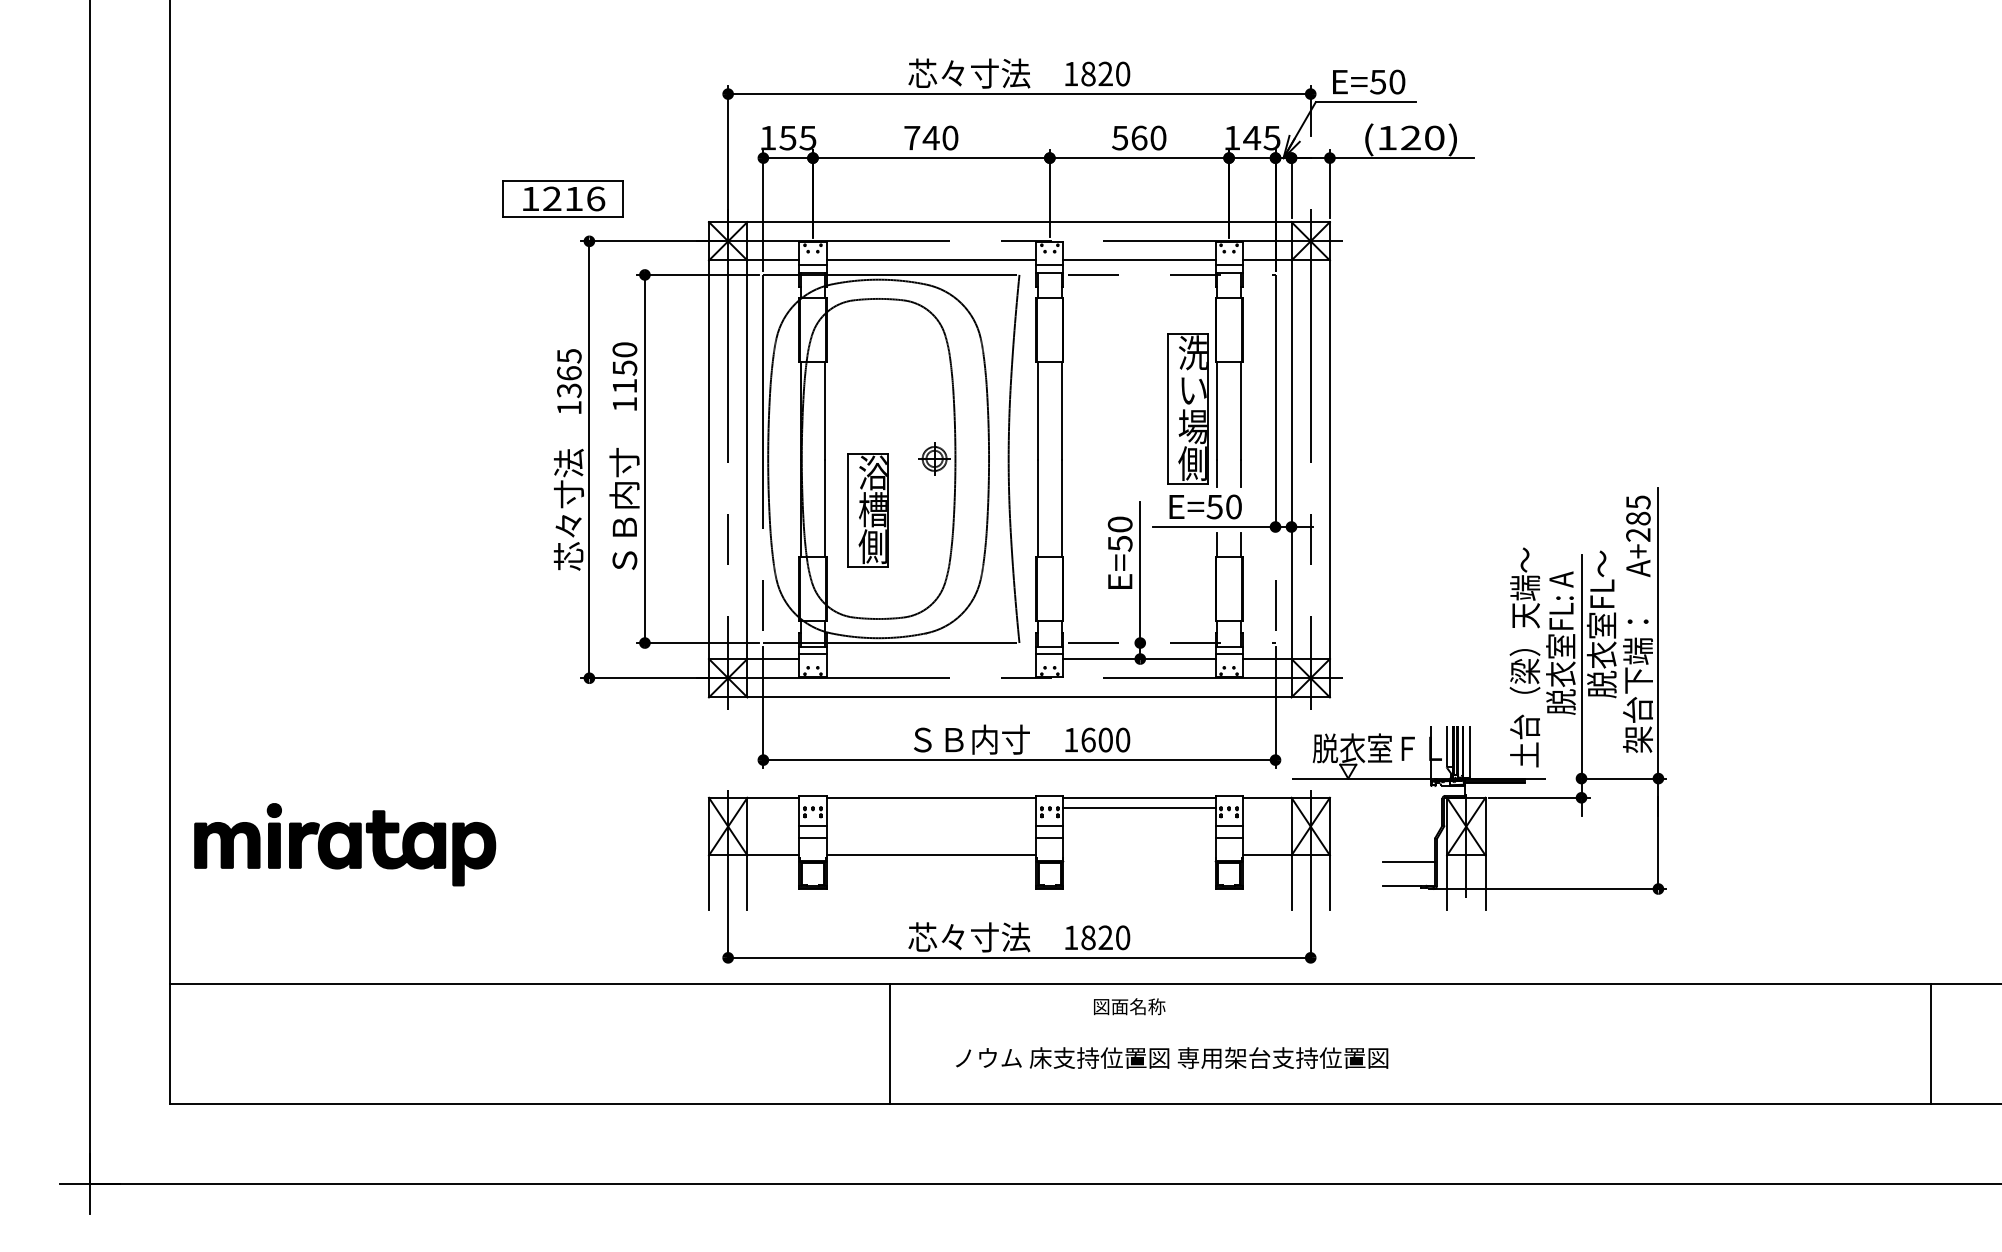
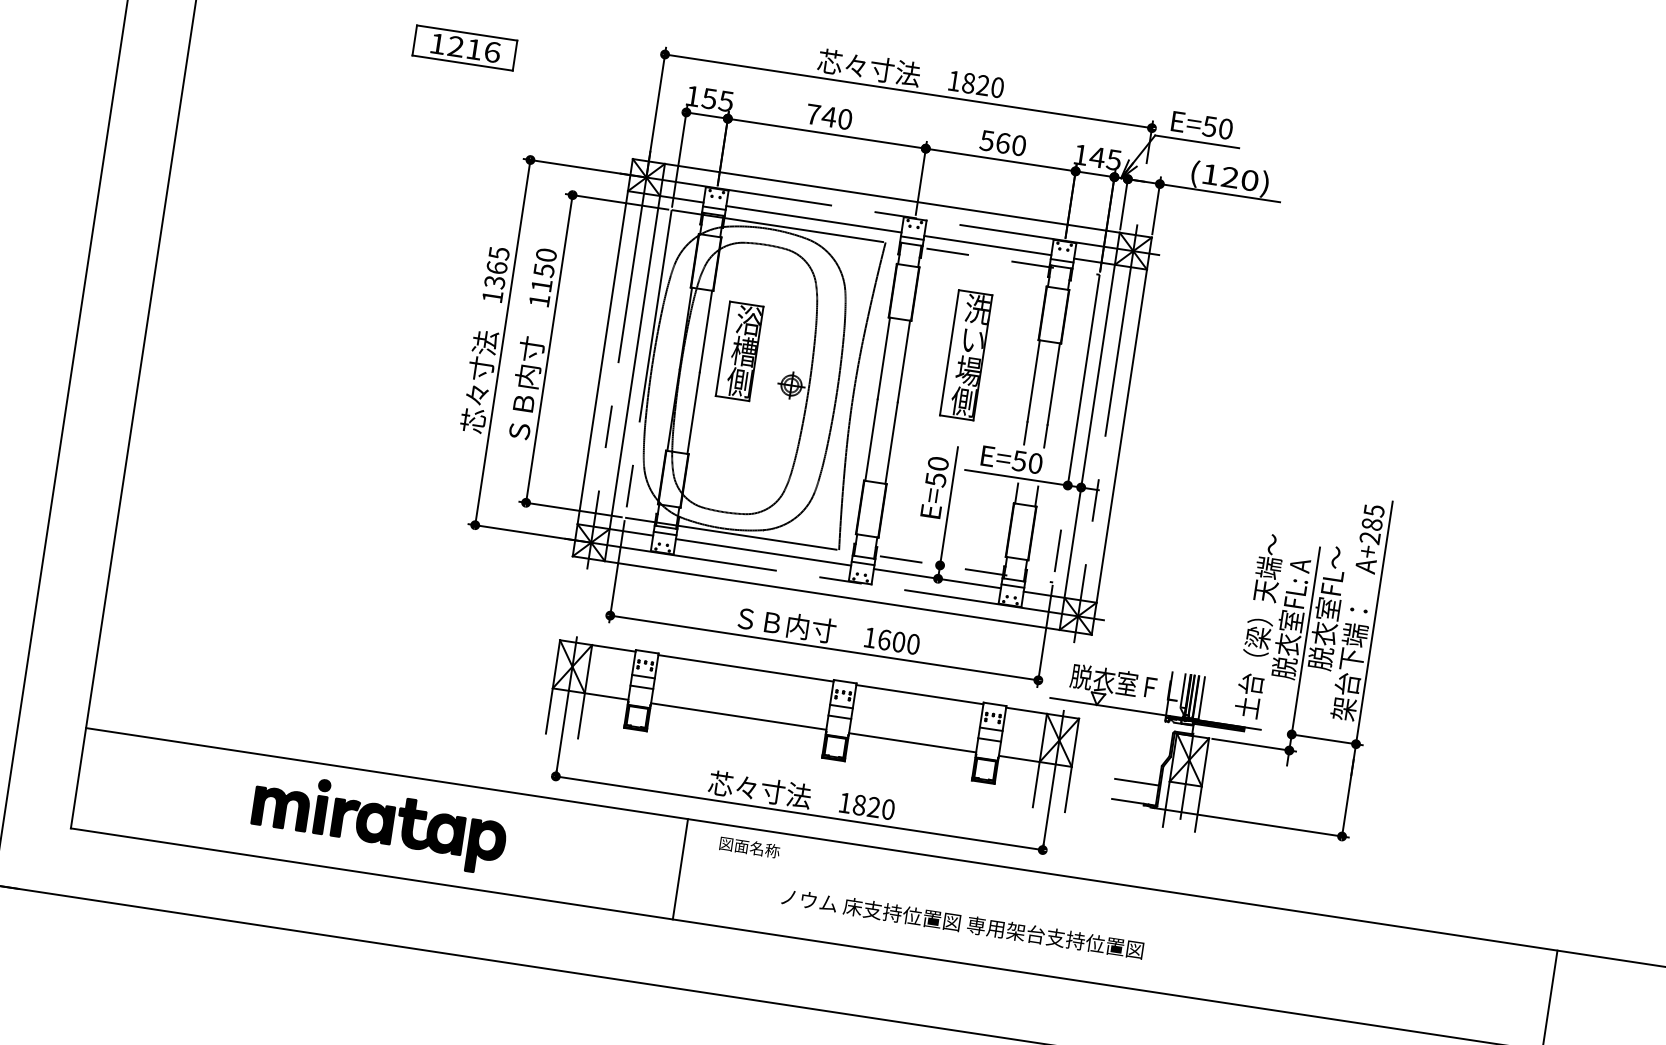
part: (562, 198) -> (464, 47), moved
part: (1187, 408) -> (966, 355), moved
part: (867, 510) -> (739, 351), moved
line: (931, 659) -> (763, 552), added
line: (1139, 808) -> (912, 742), moved
part: (345, 844) -> (379, 823), moved
text: (1129, 1006) -> (749, 847), moved
text: (1172, 1057) -> (963, 923), moved

